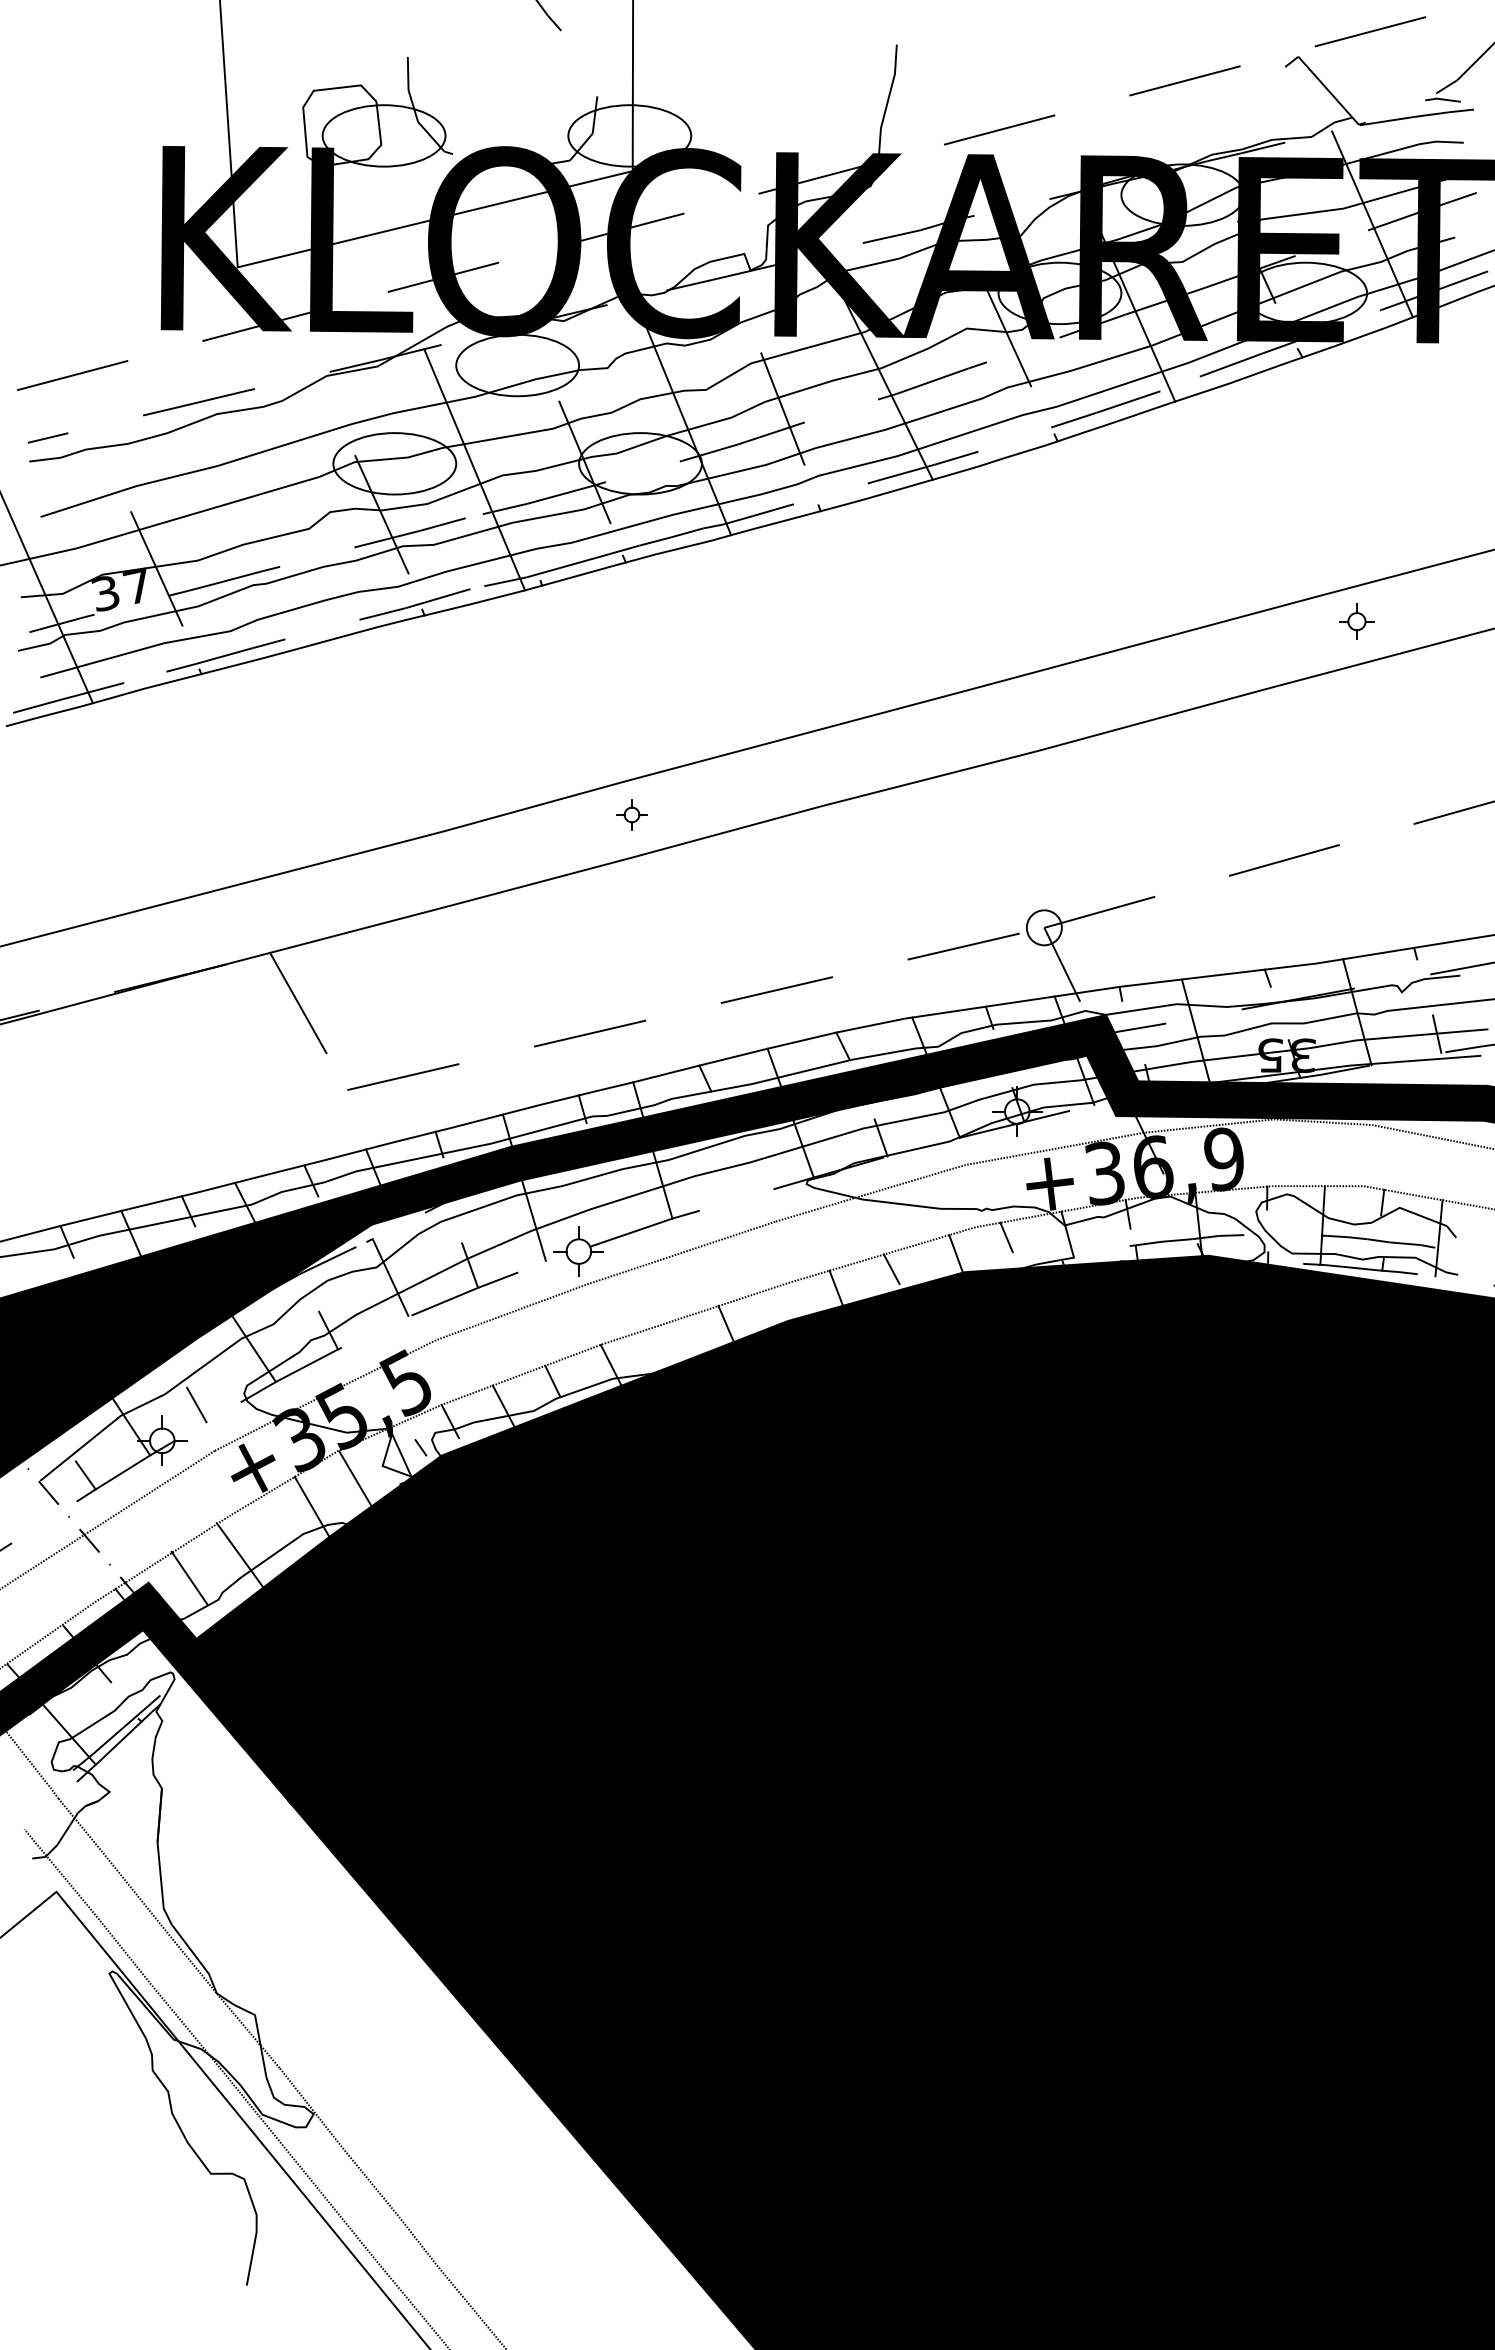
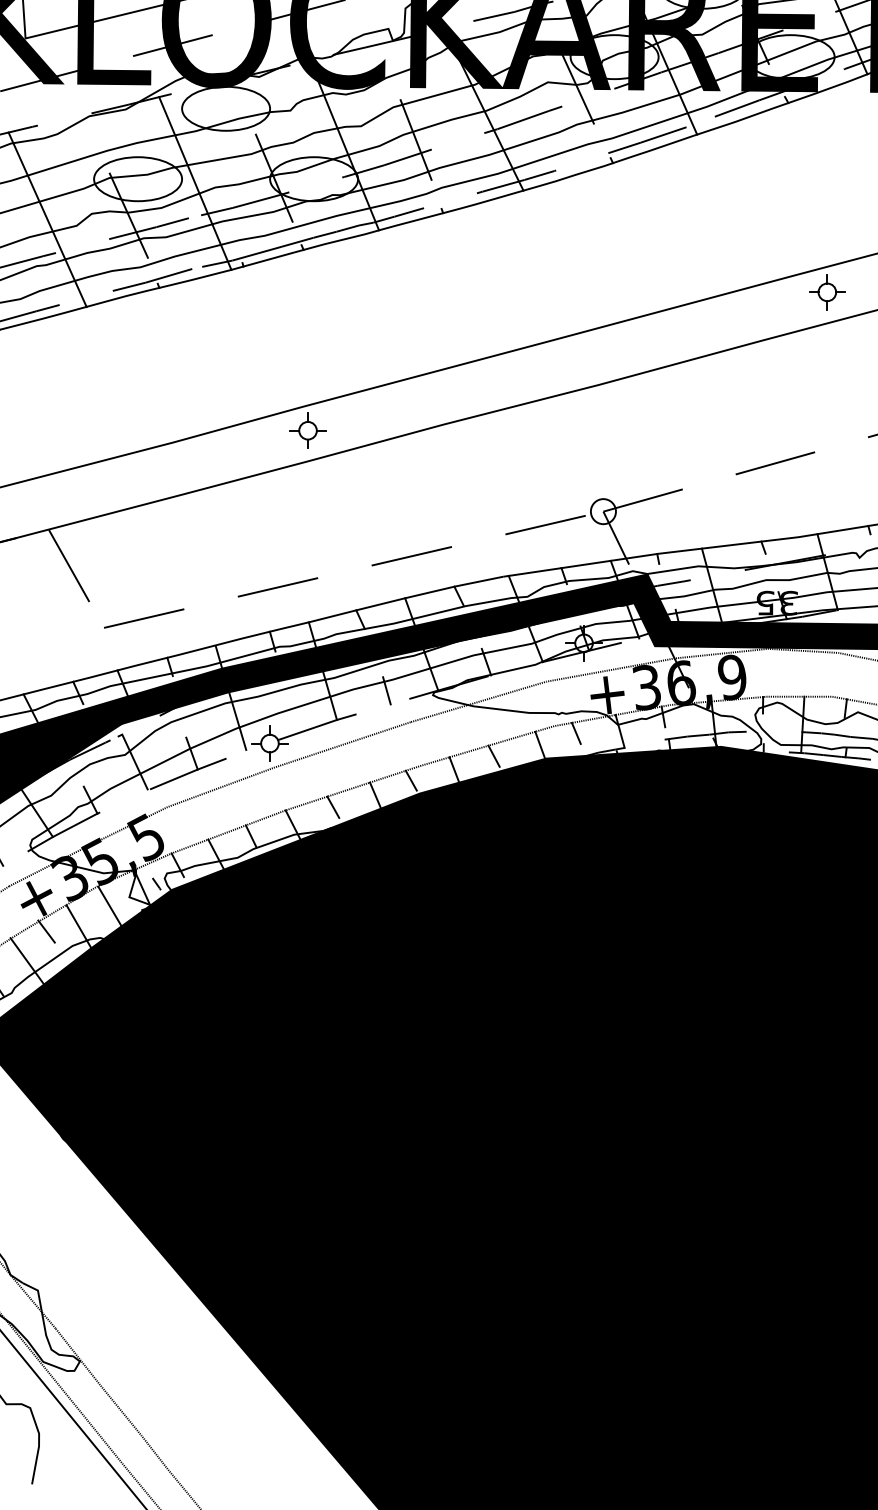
line: (268, 519) -> (47, 219), added
part: (1356, 621) -> (827, 292), size x1.43
part: (631, 814) -> (307, 430), size x1.67
line: (741, 1177) -> (386, 690), added
line: (775, 1303) -> (410, 780), added
line: (667, 1340) -> (333, 807), added
line: (266, 1513) -> (46, 931), added

